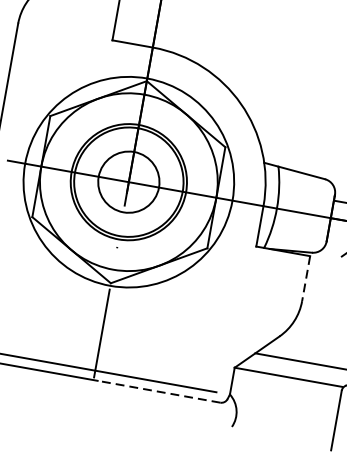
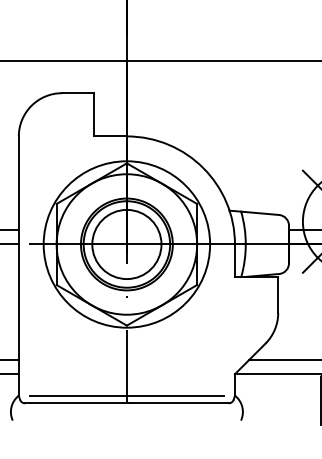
circle: (128, 182) -> (126, 244), size x1.43
line: (306, 279) -> (278, 295), dashed -> solid
line: (157, 391) -> (178, 403), dashed -> solid

